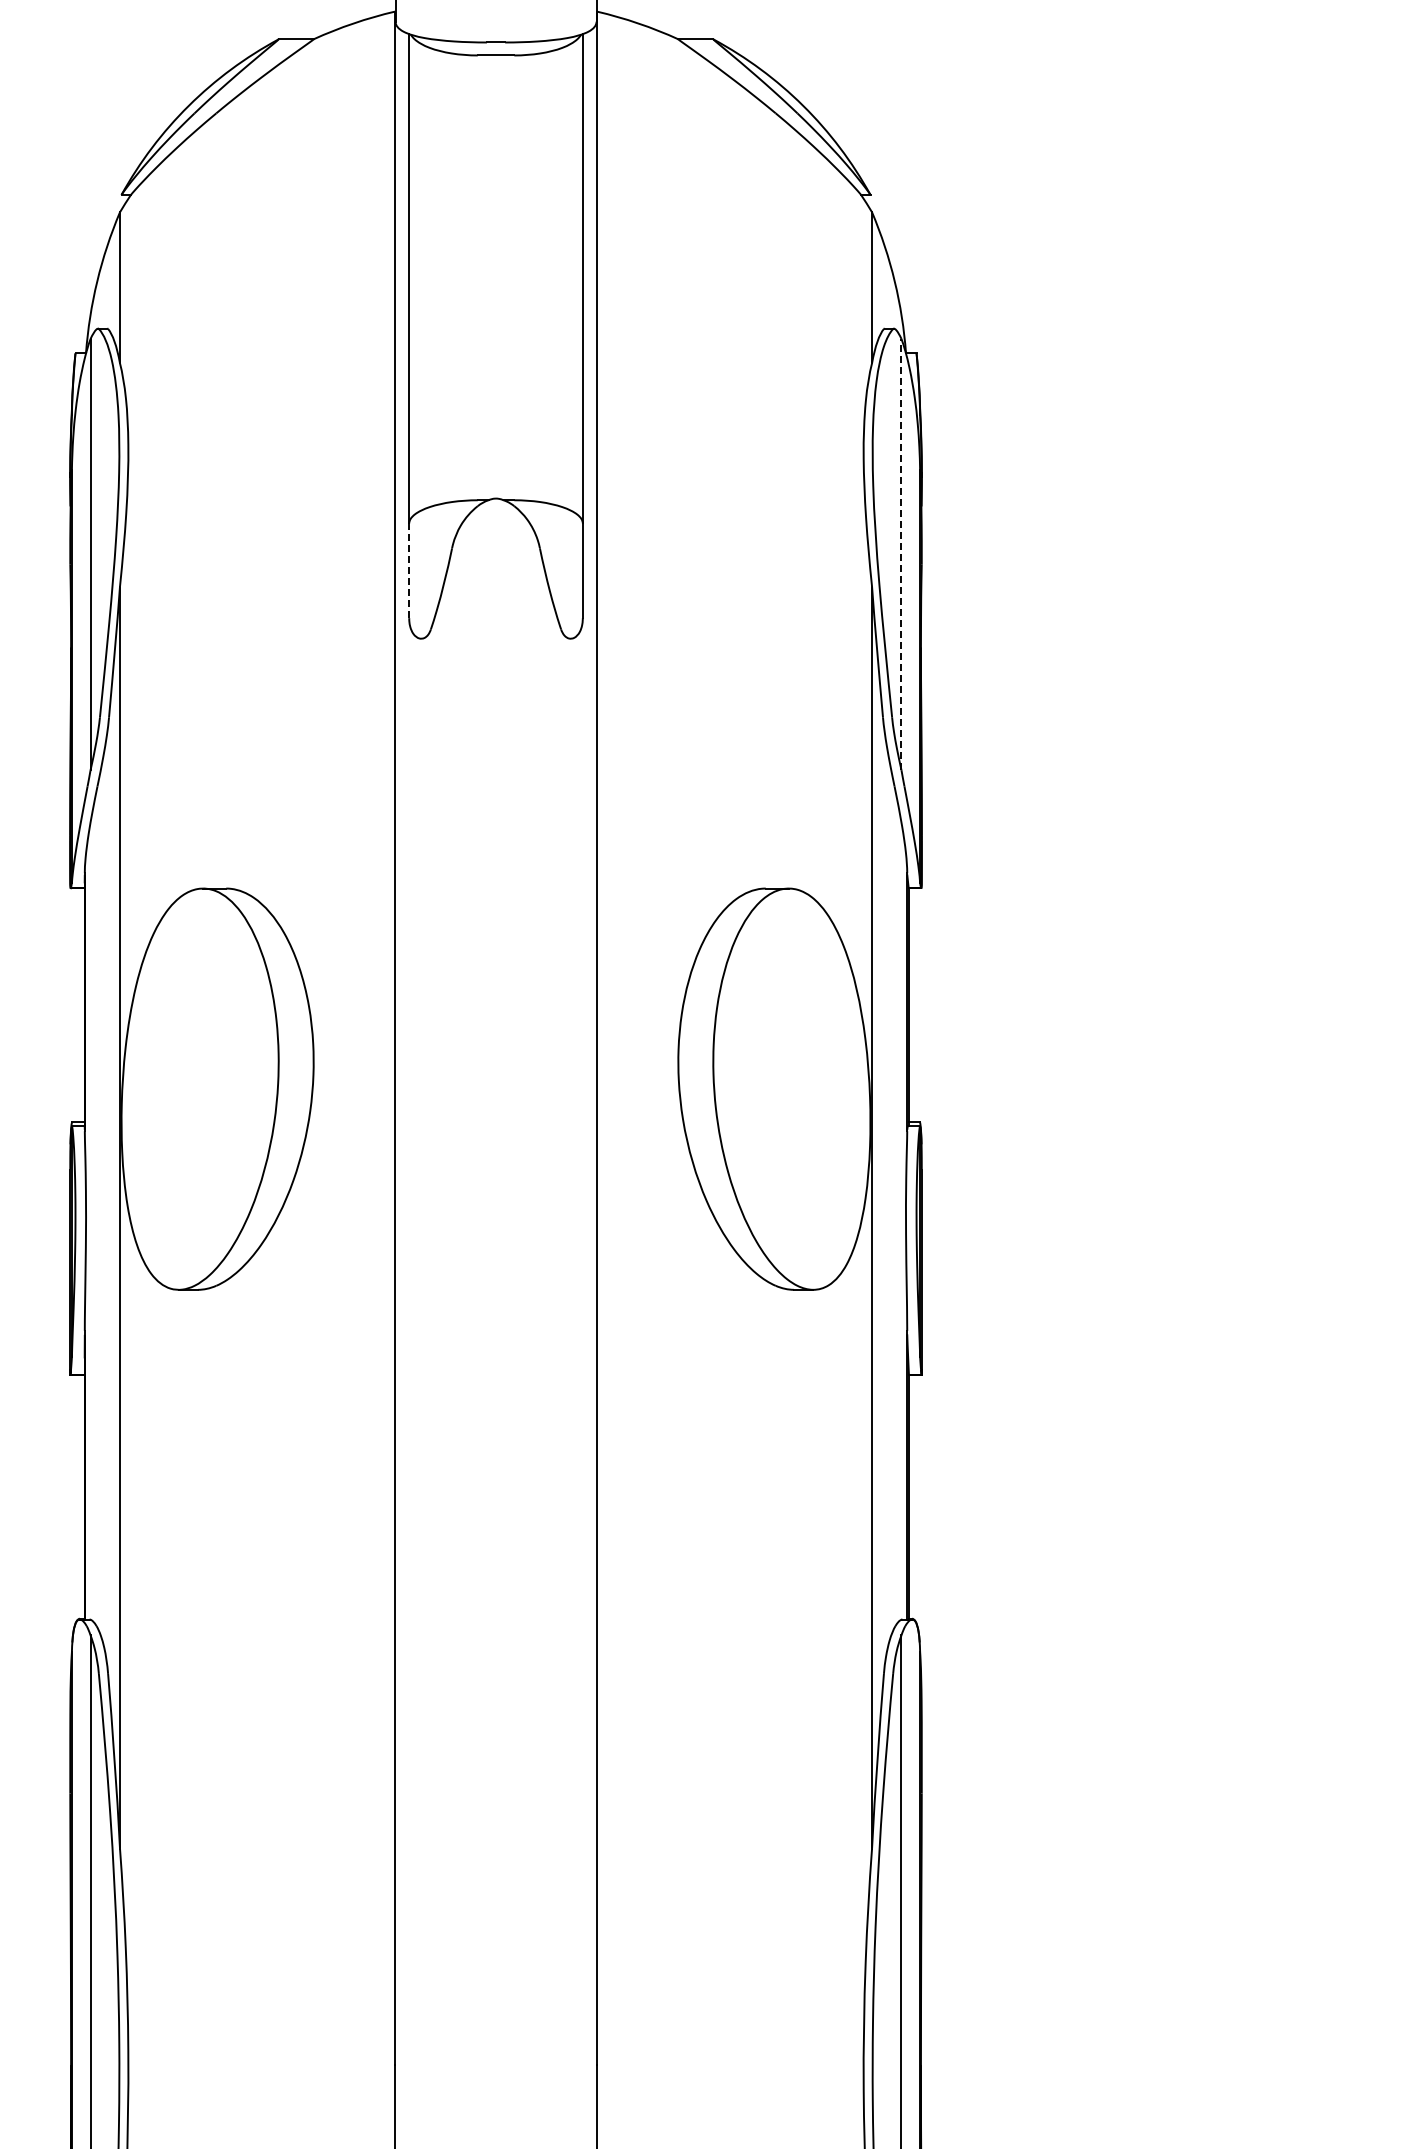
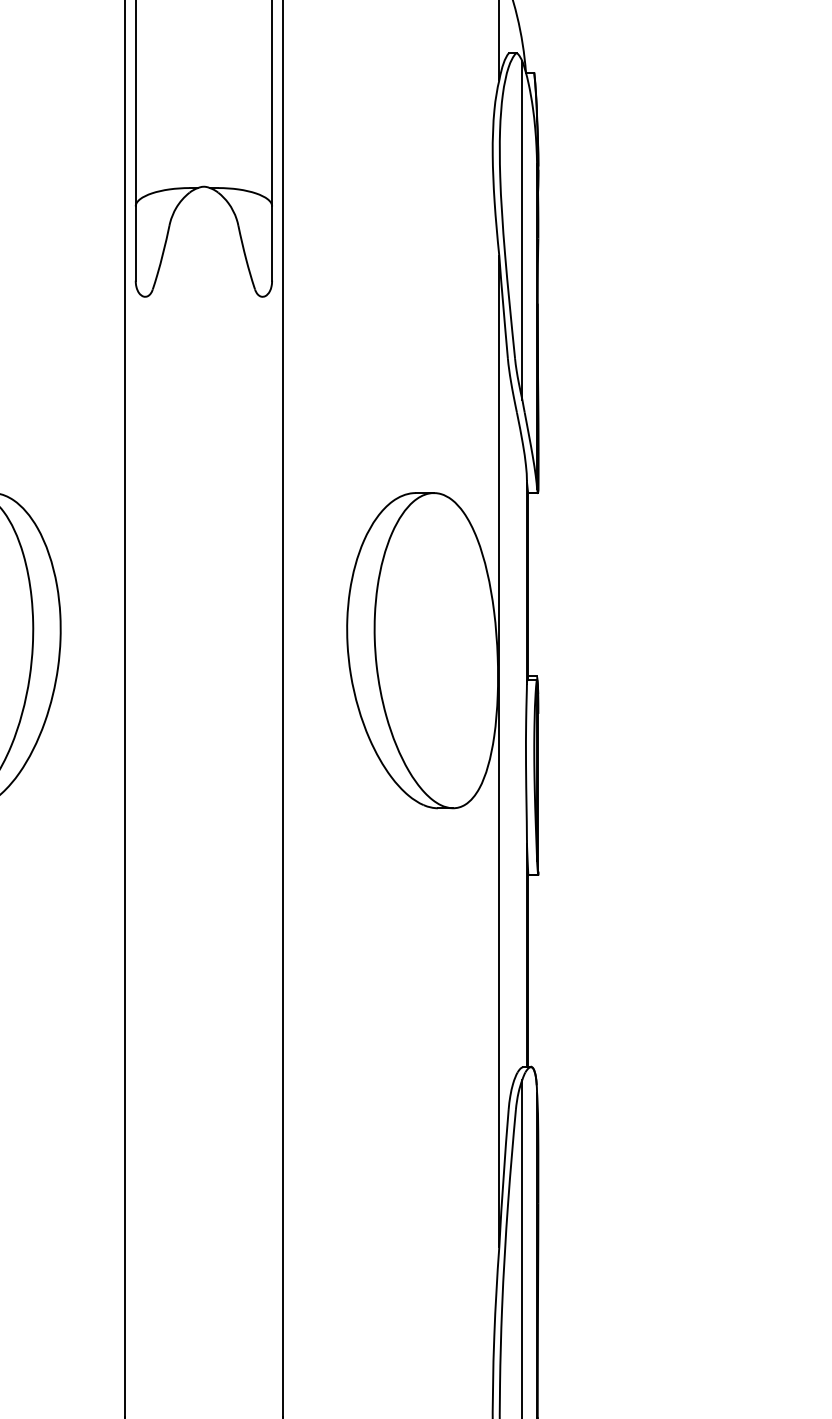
line: (901, 554) -> (522, 230), dashed -> solid
line: (409, 571) -> (135, 244), dashed -> solid

